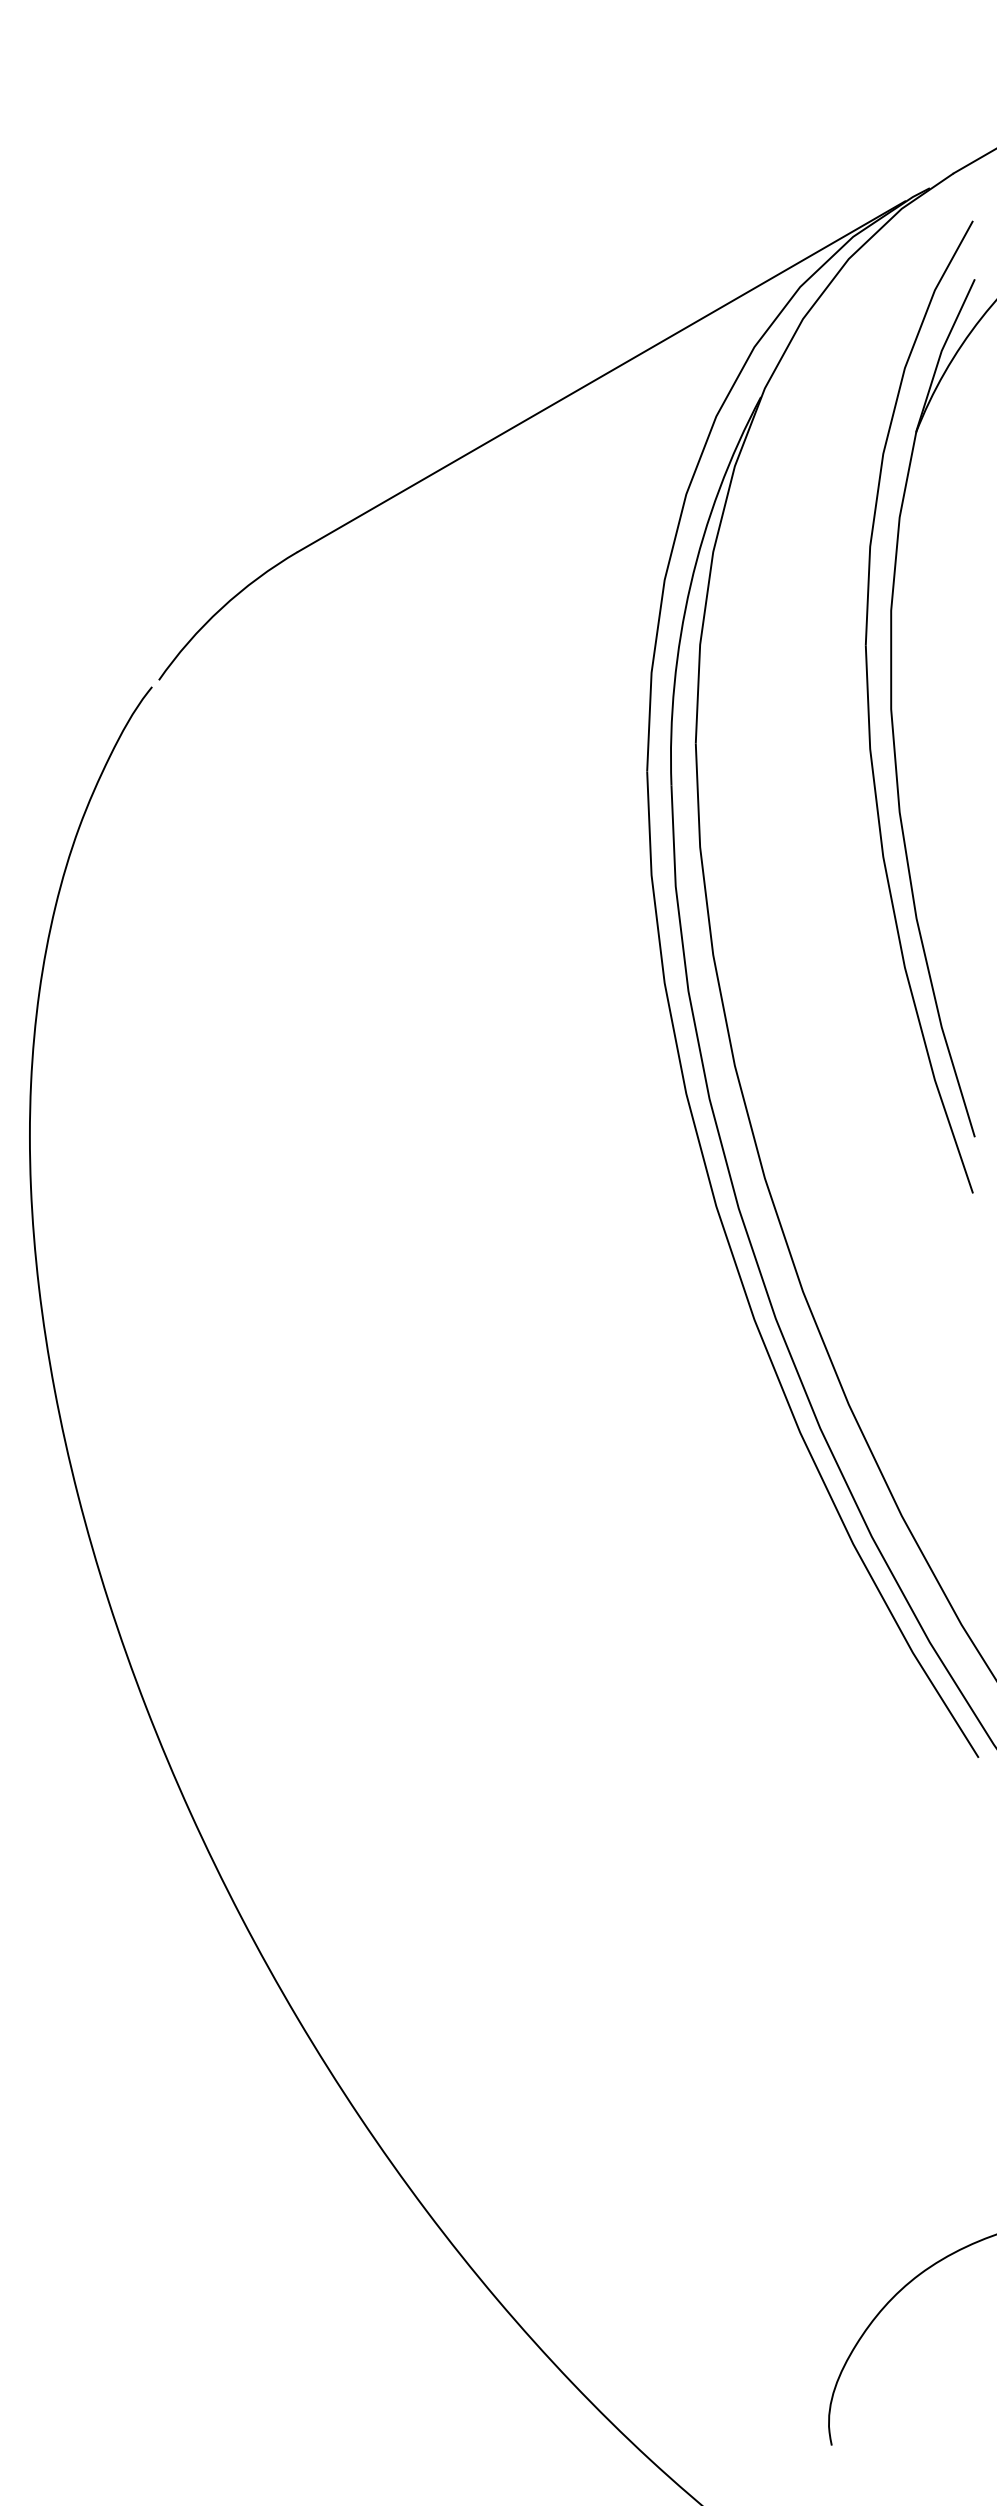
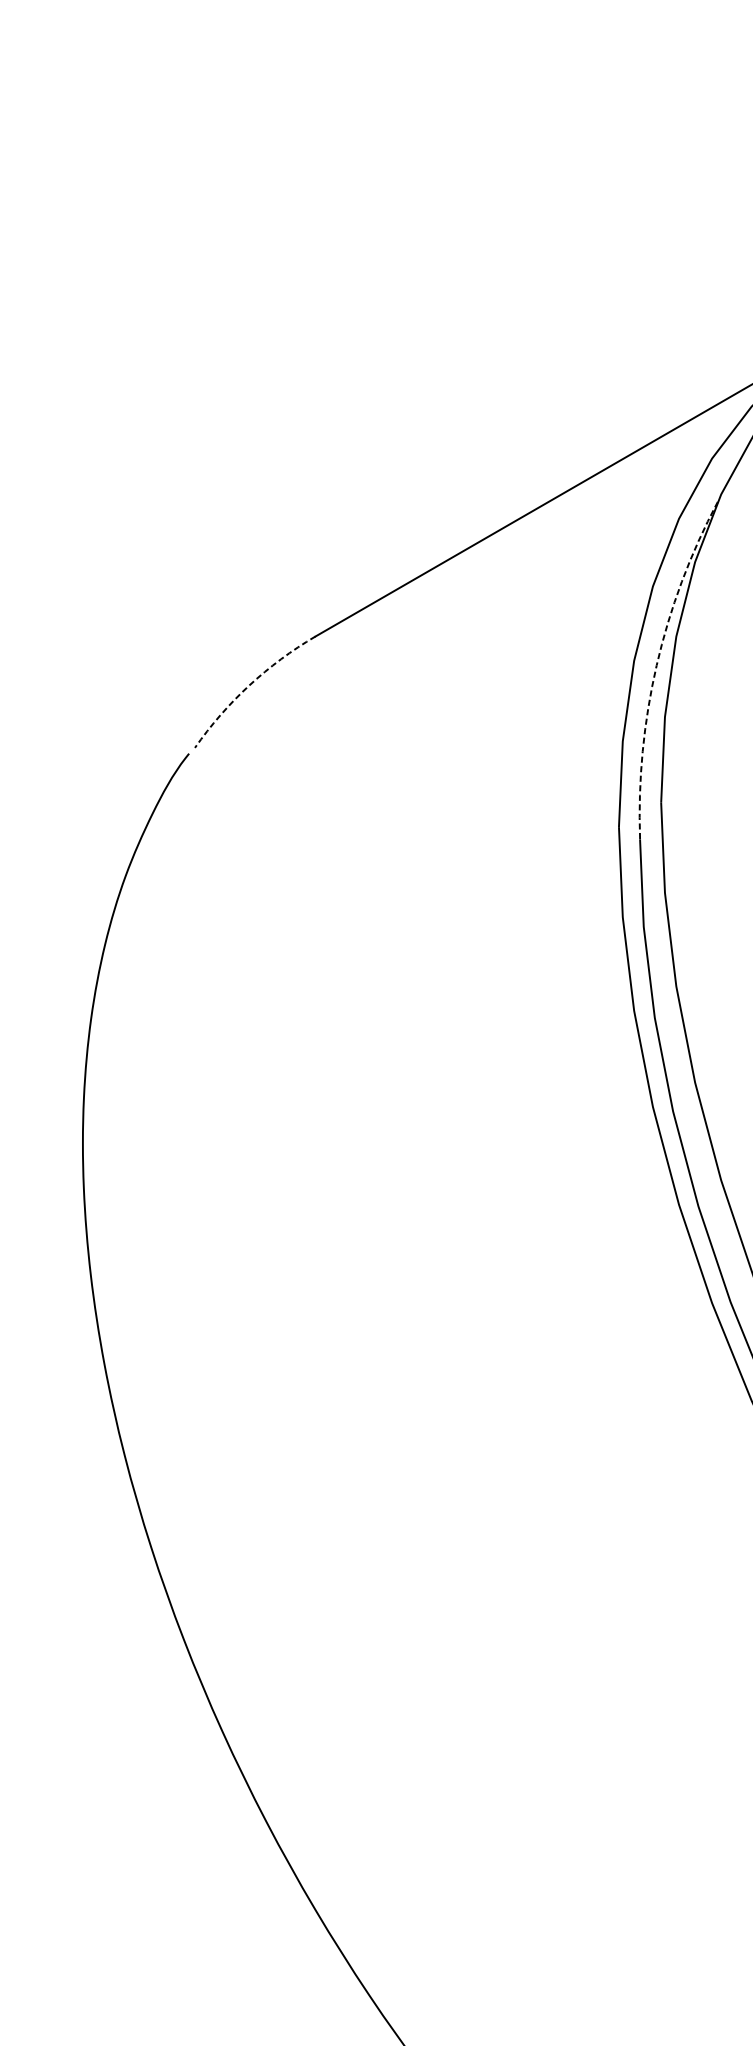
arc: (690, 585) -> (656, 665), solid -> dashed
arc: (221, 608) -> (249, 685), solid -> dashed

